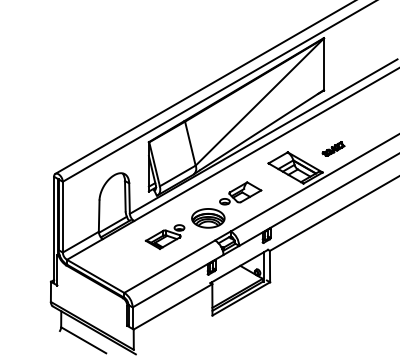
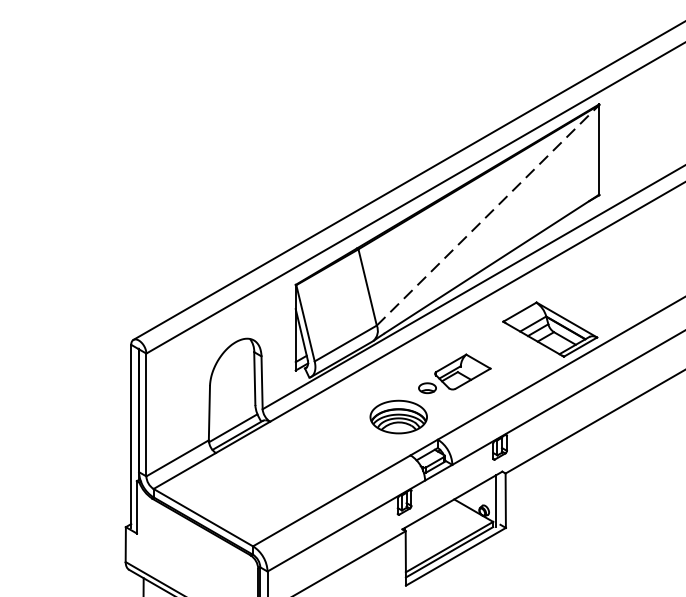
line: (260, 101) -> (489, 214), solid -> dashed
part: (333, 148) -> (615, 295), removed
part: (164, 236) -> (322, 448), removed

